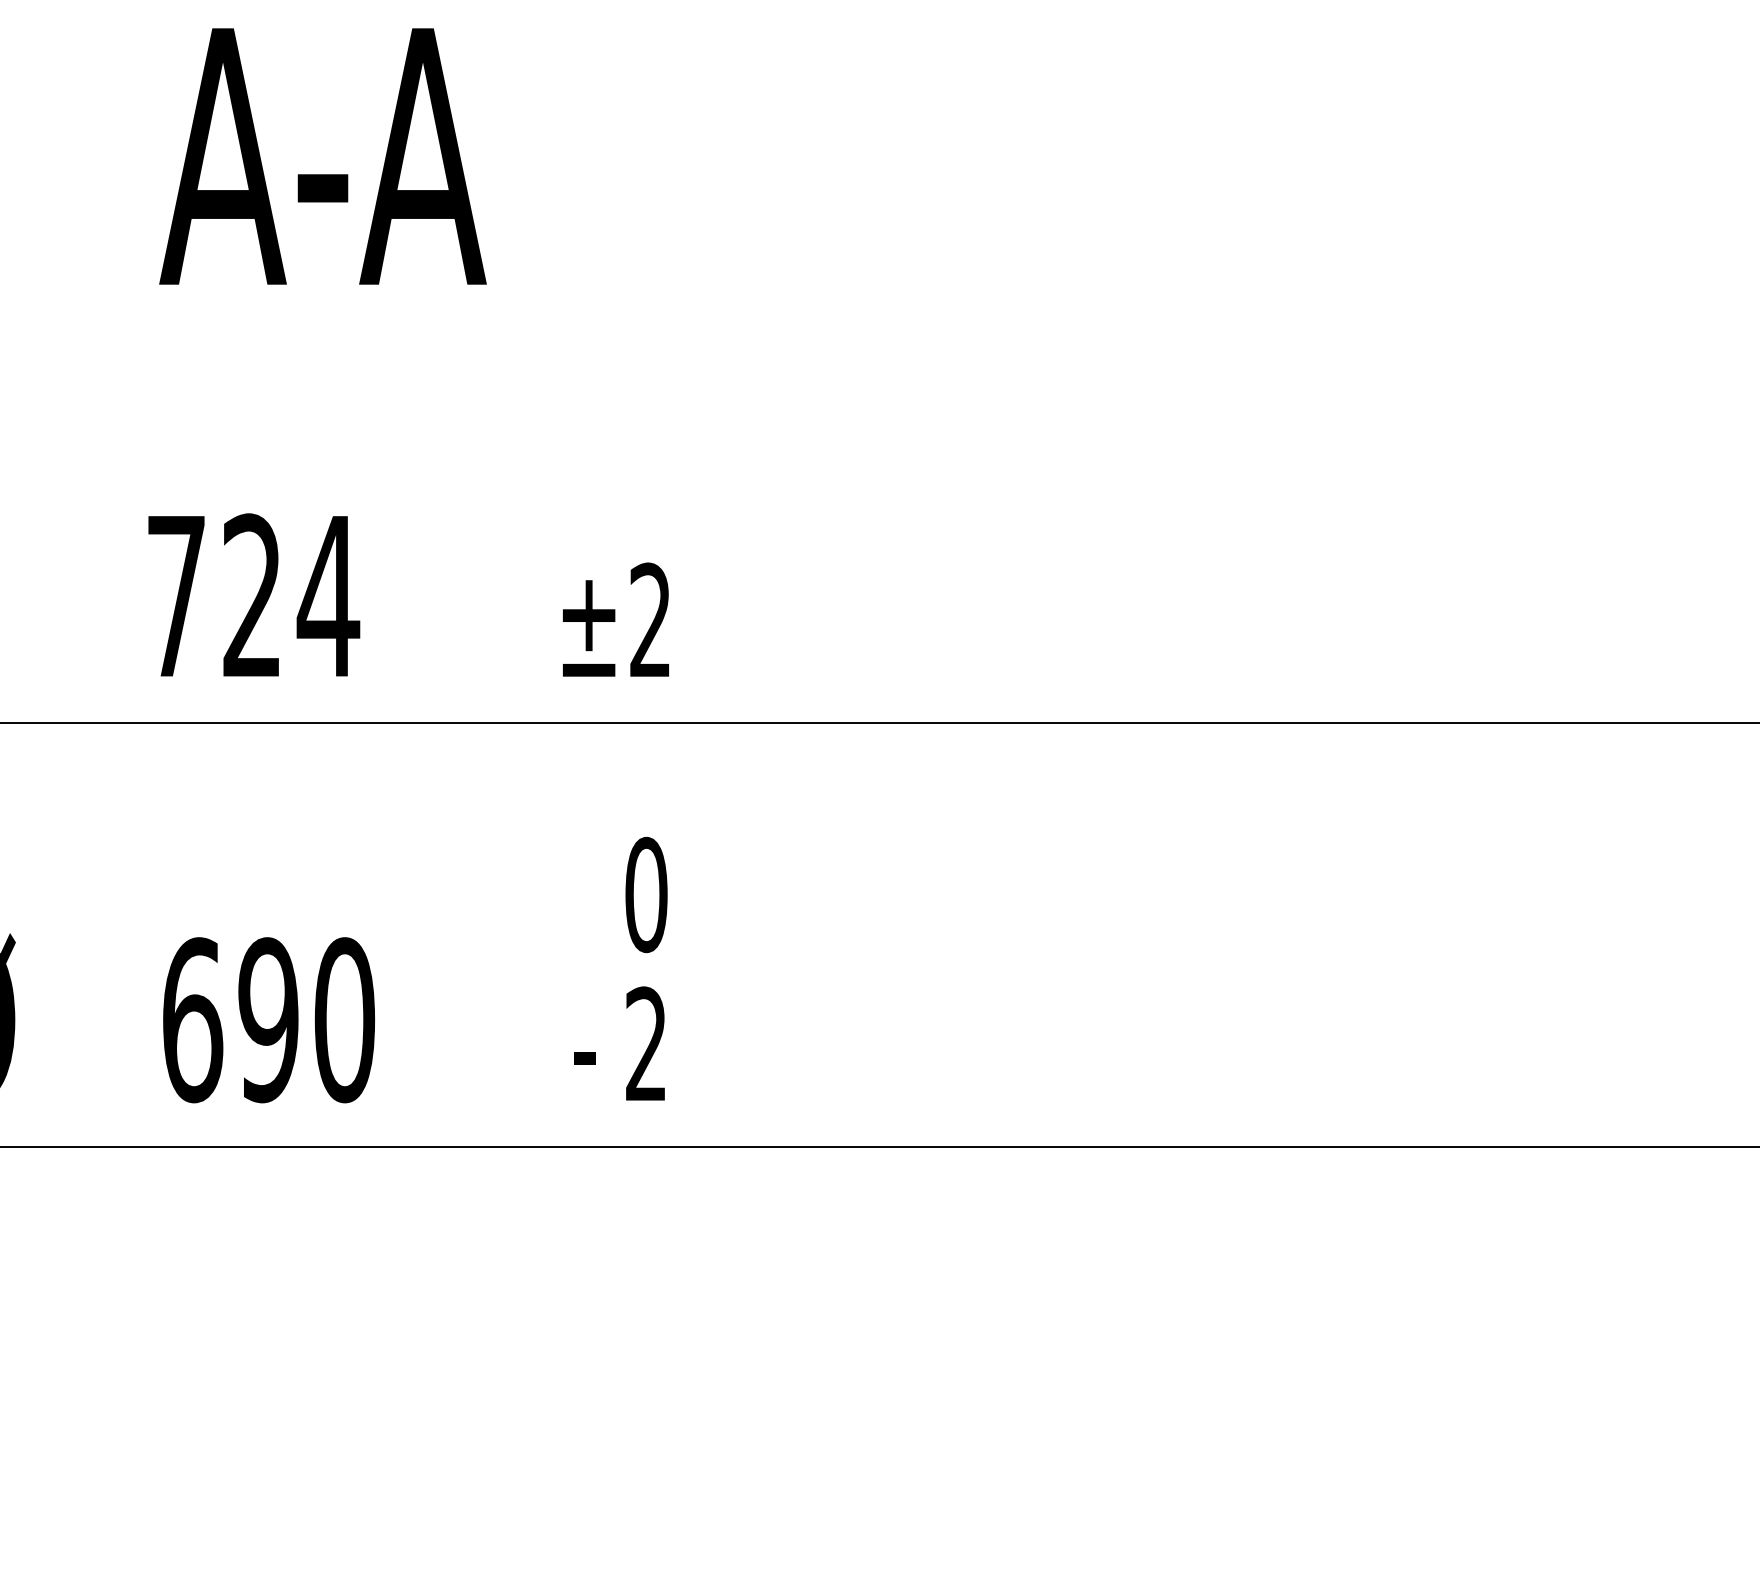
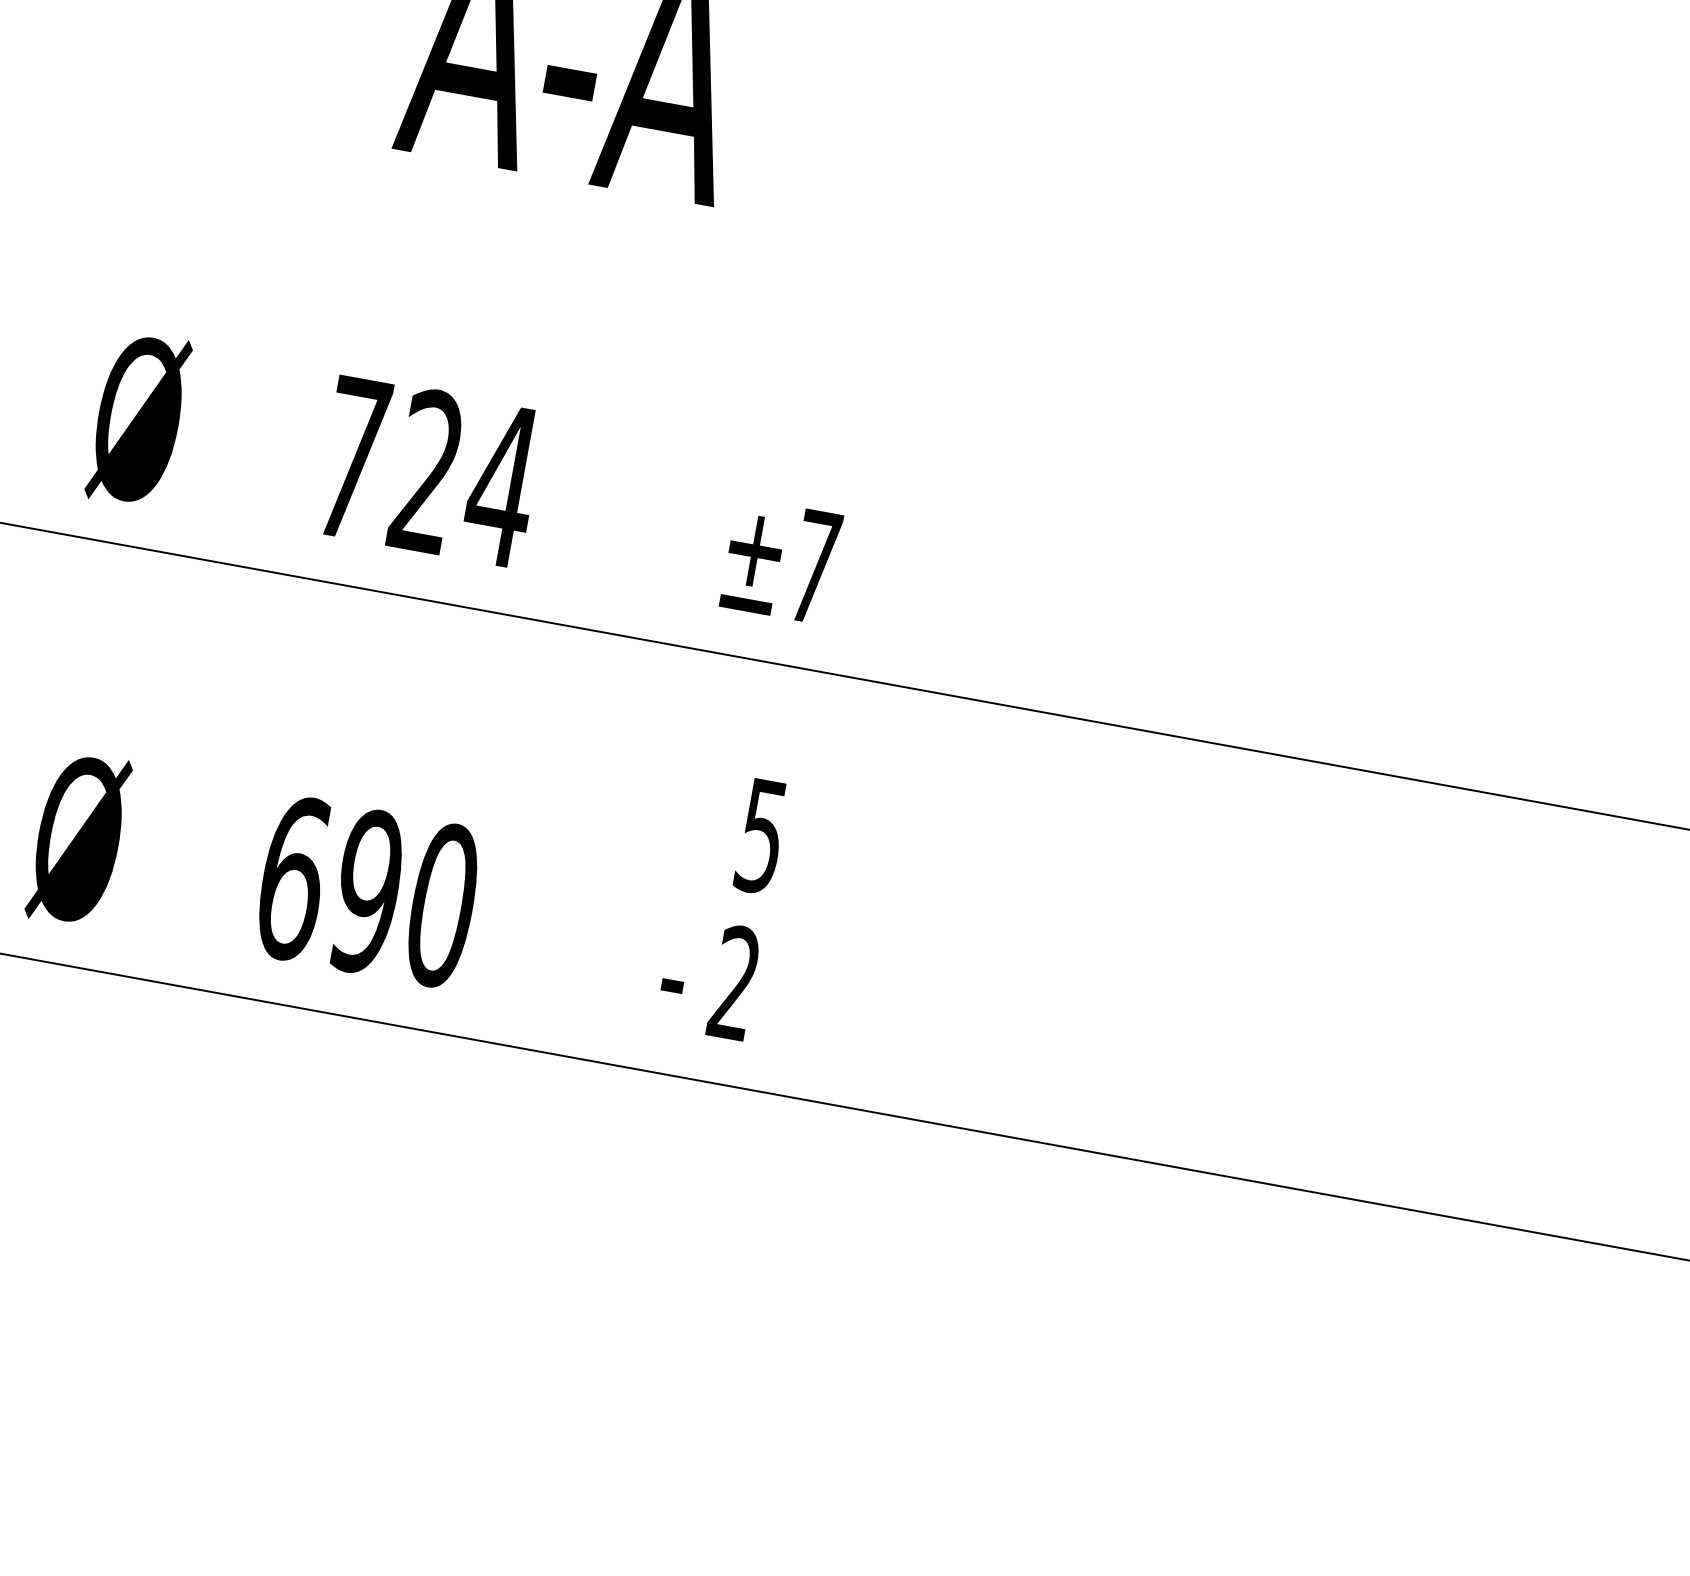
text: (650, 619) -> (815, 565), ±2 -> ±7
text: (646, 894) -> (761, 835), 0 -> 5

